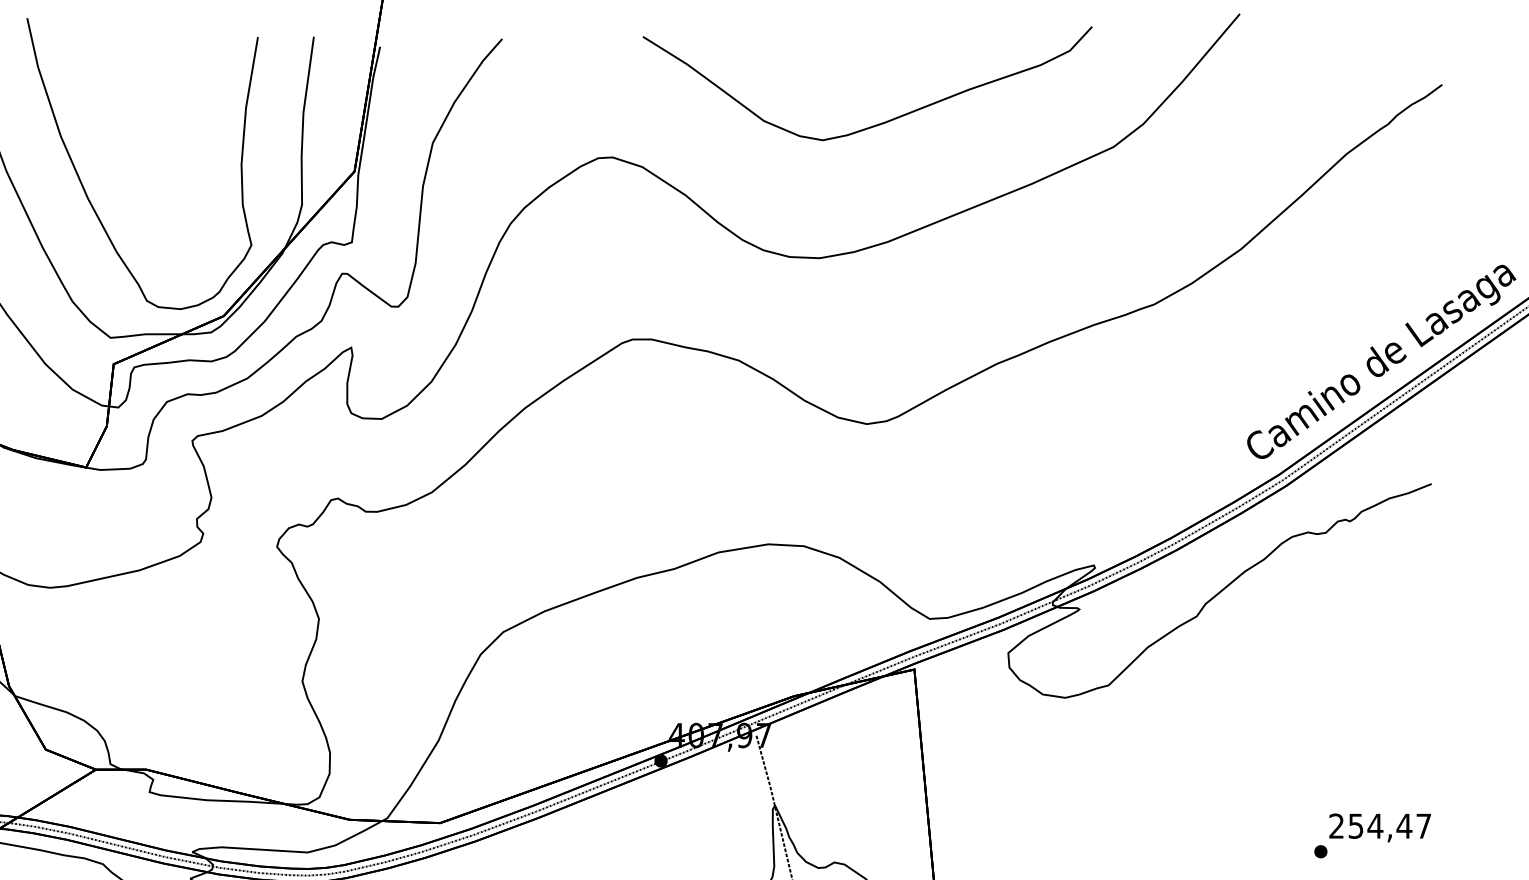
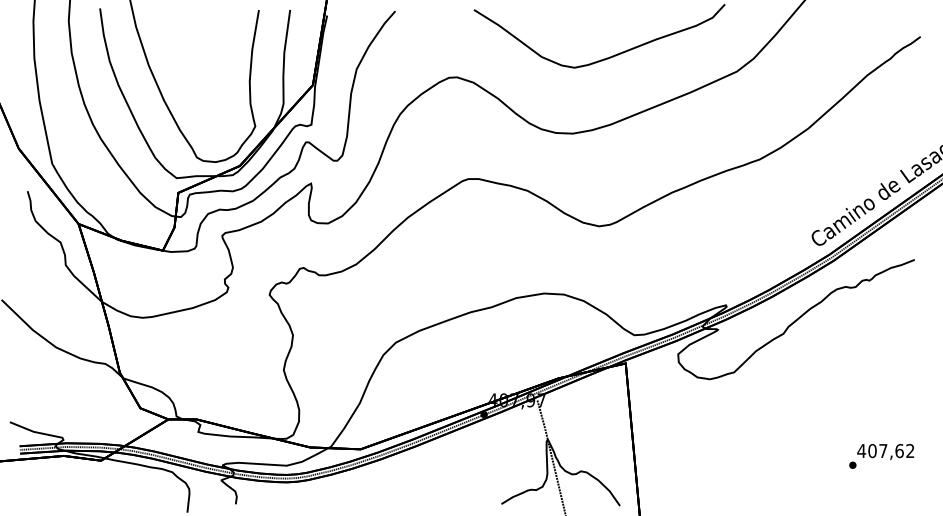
text: (1379, 827) -> (885, 451), 254,47 -> 407,62

